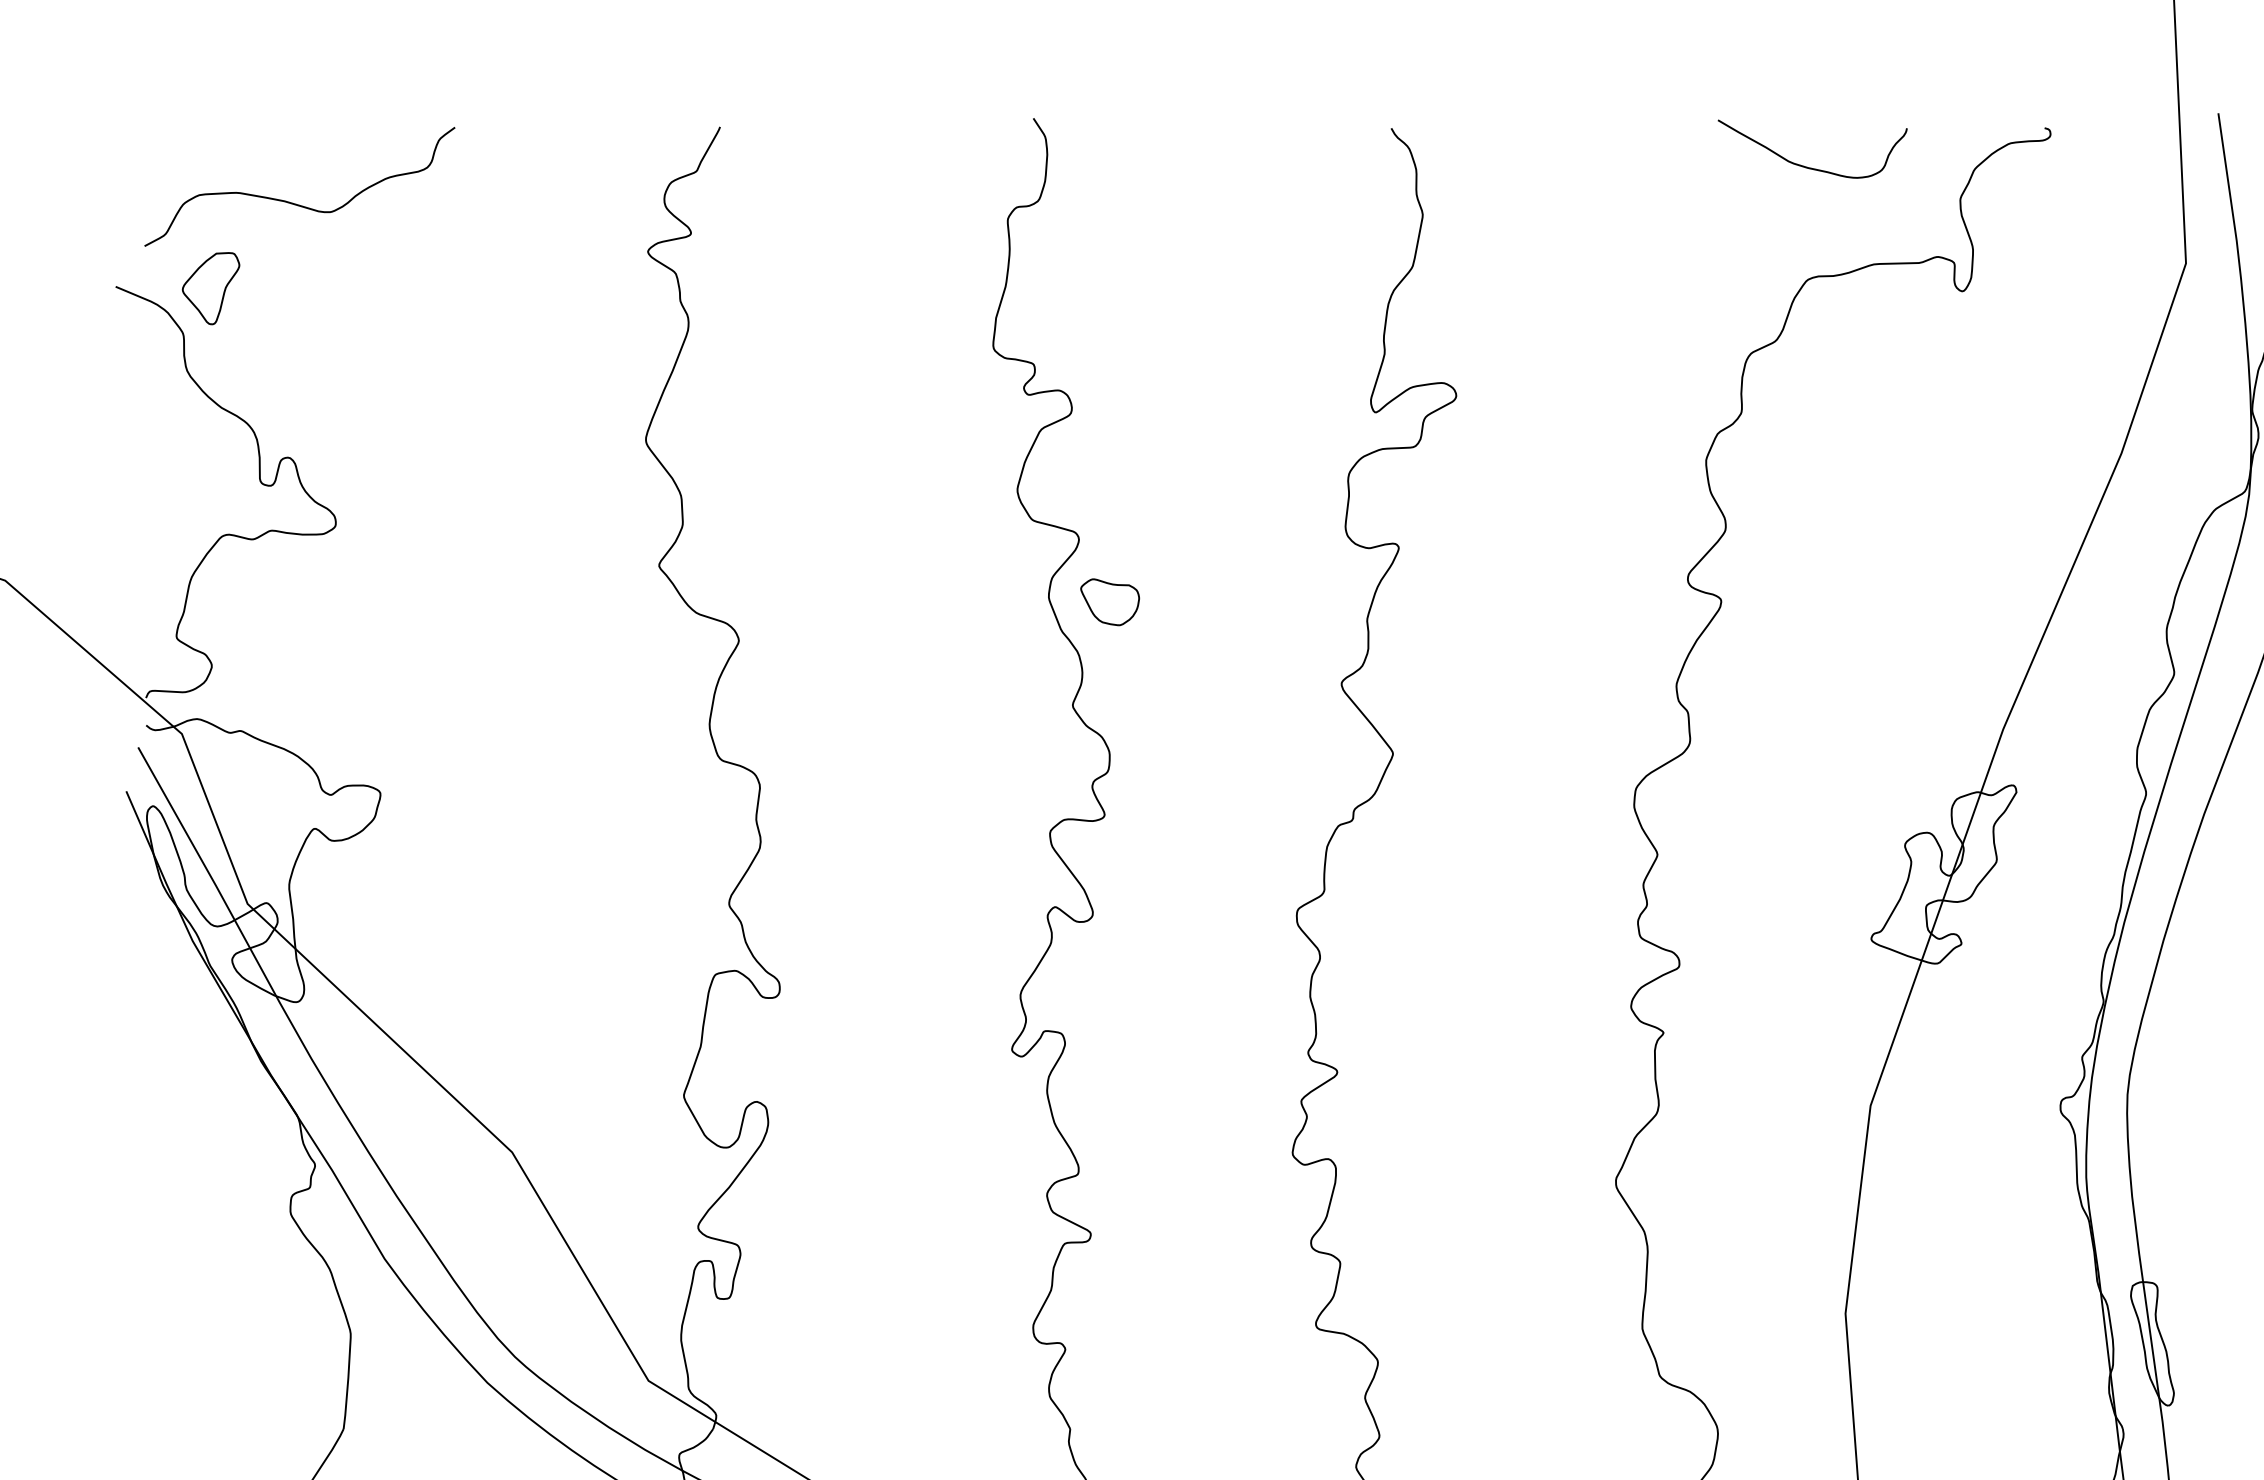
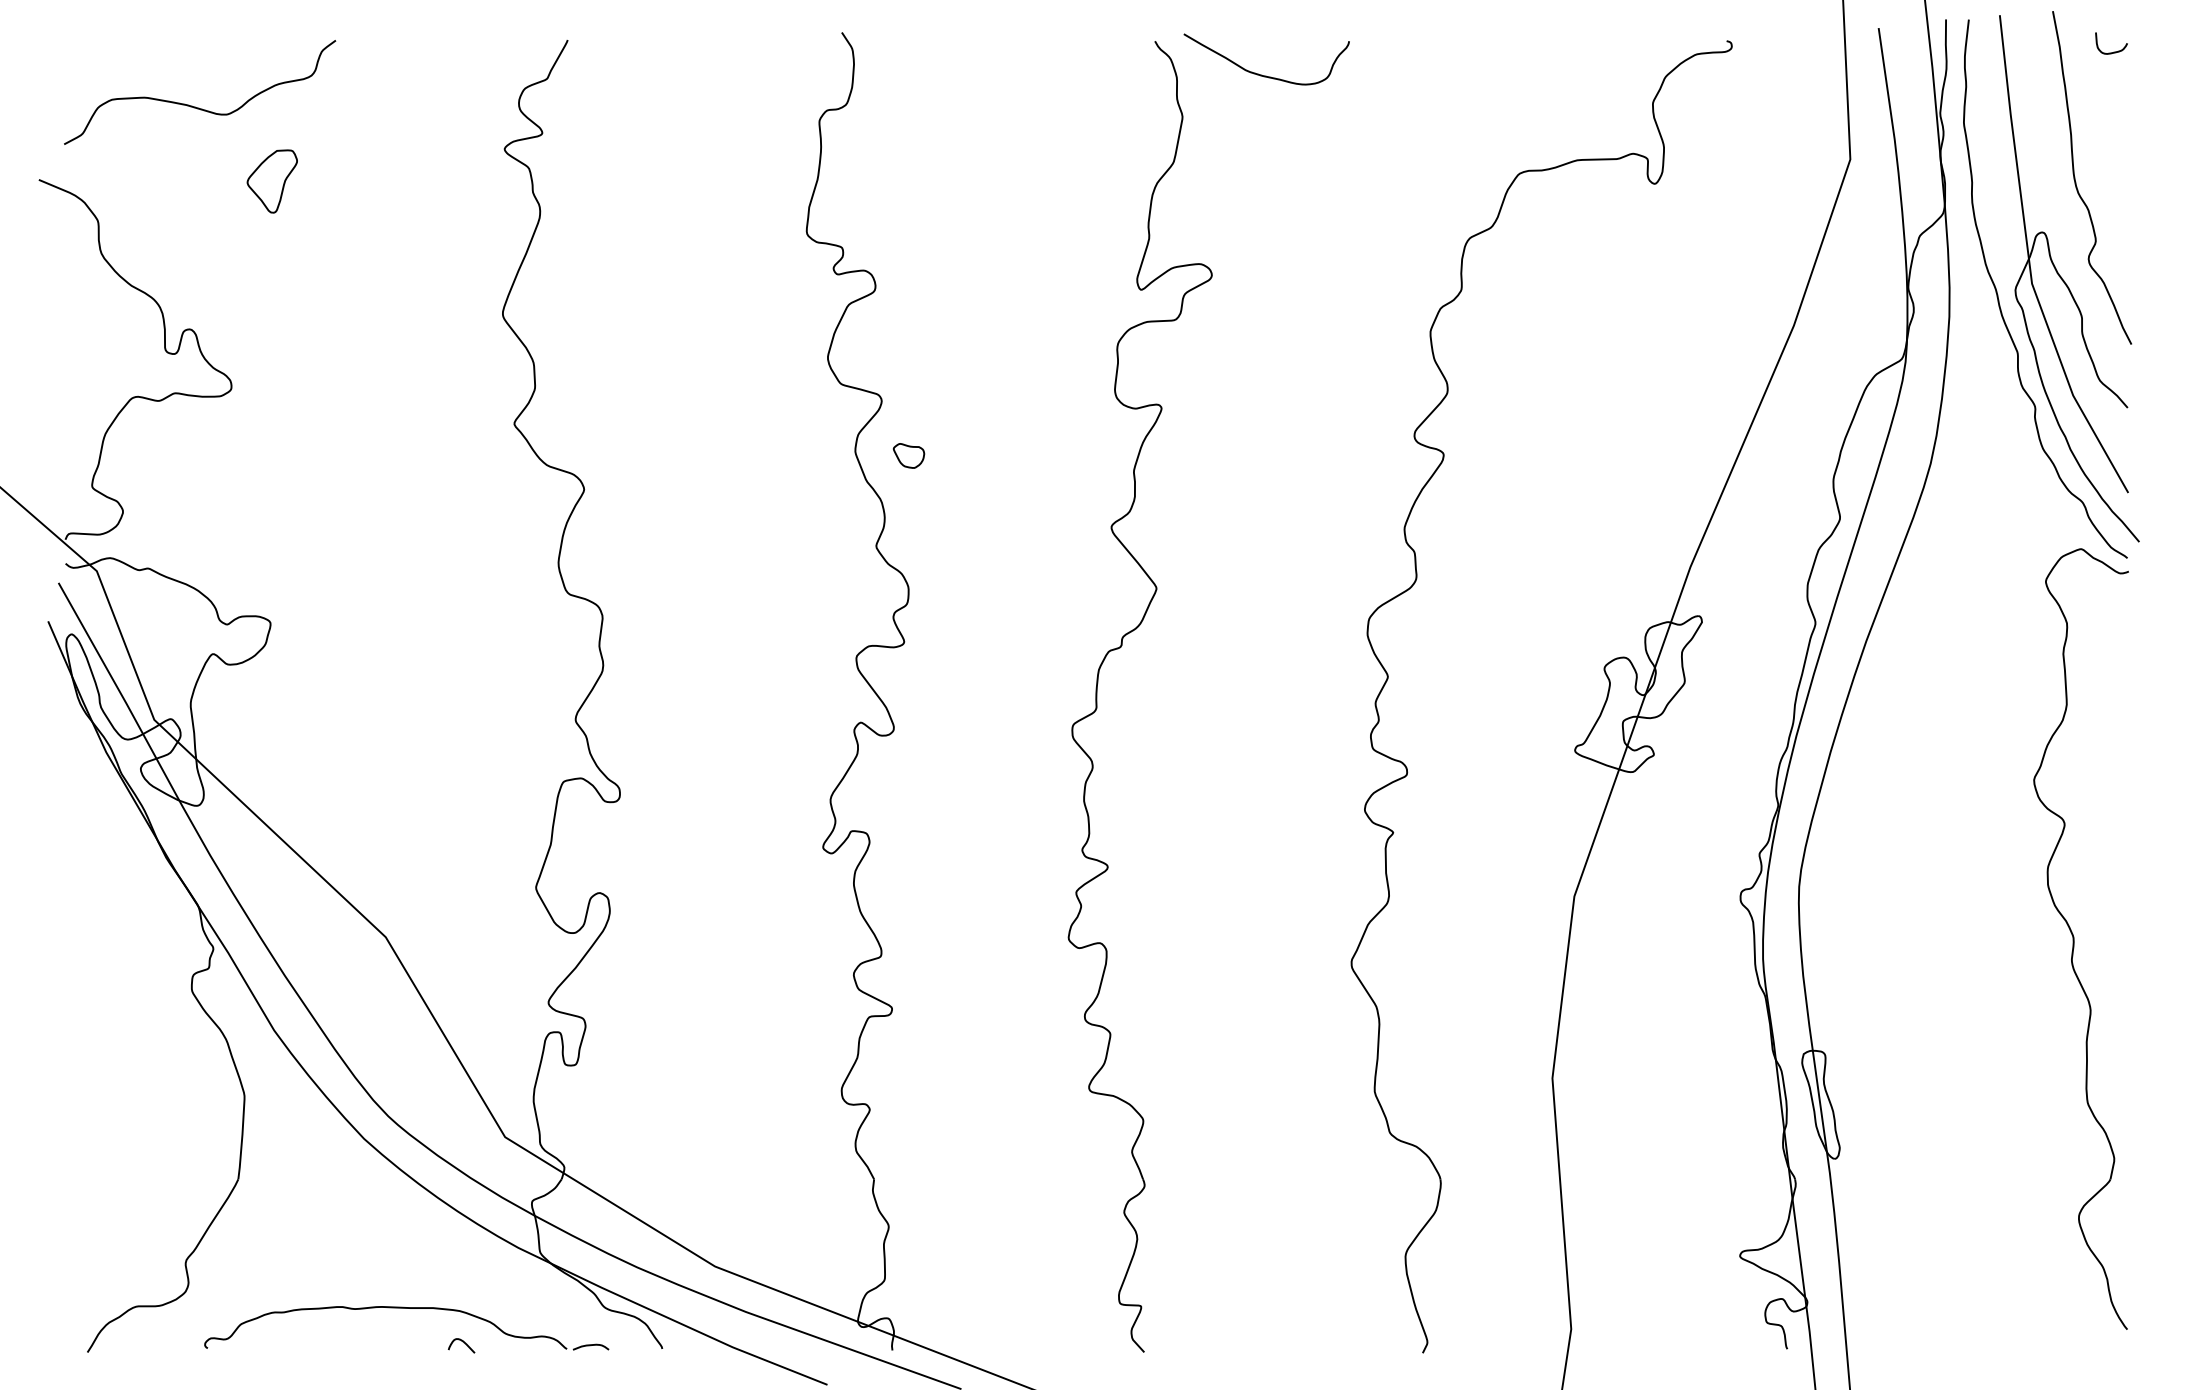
curve: (1806, 166) -> (1261, 74), moved
part: (210, 288) -> (271, 181), moved
part: (1109, 601) -> (908, 455), size x0.6

